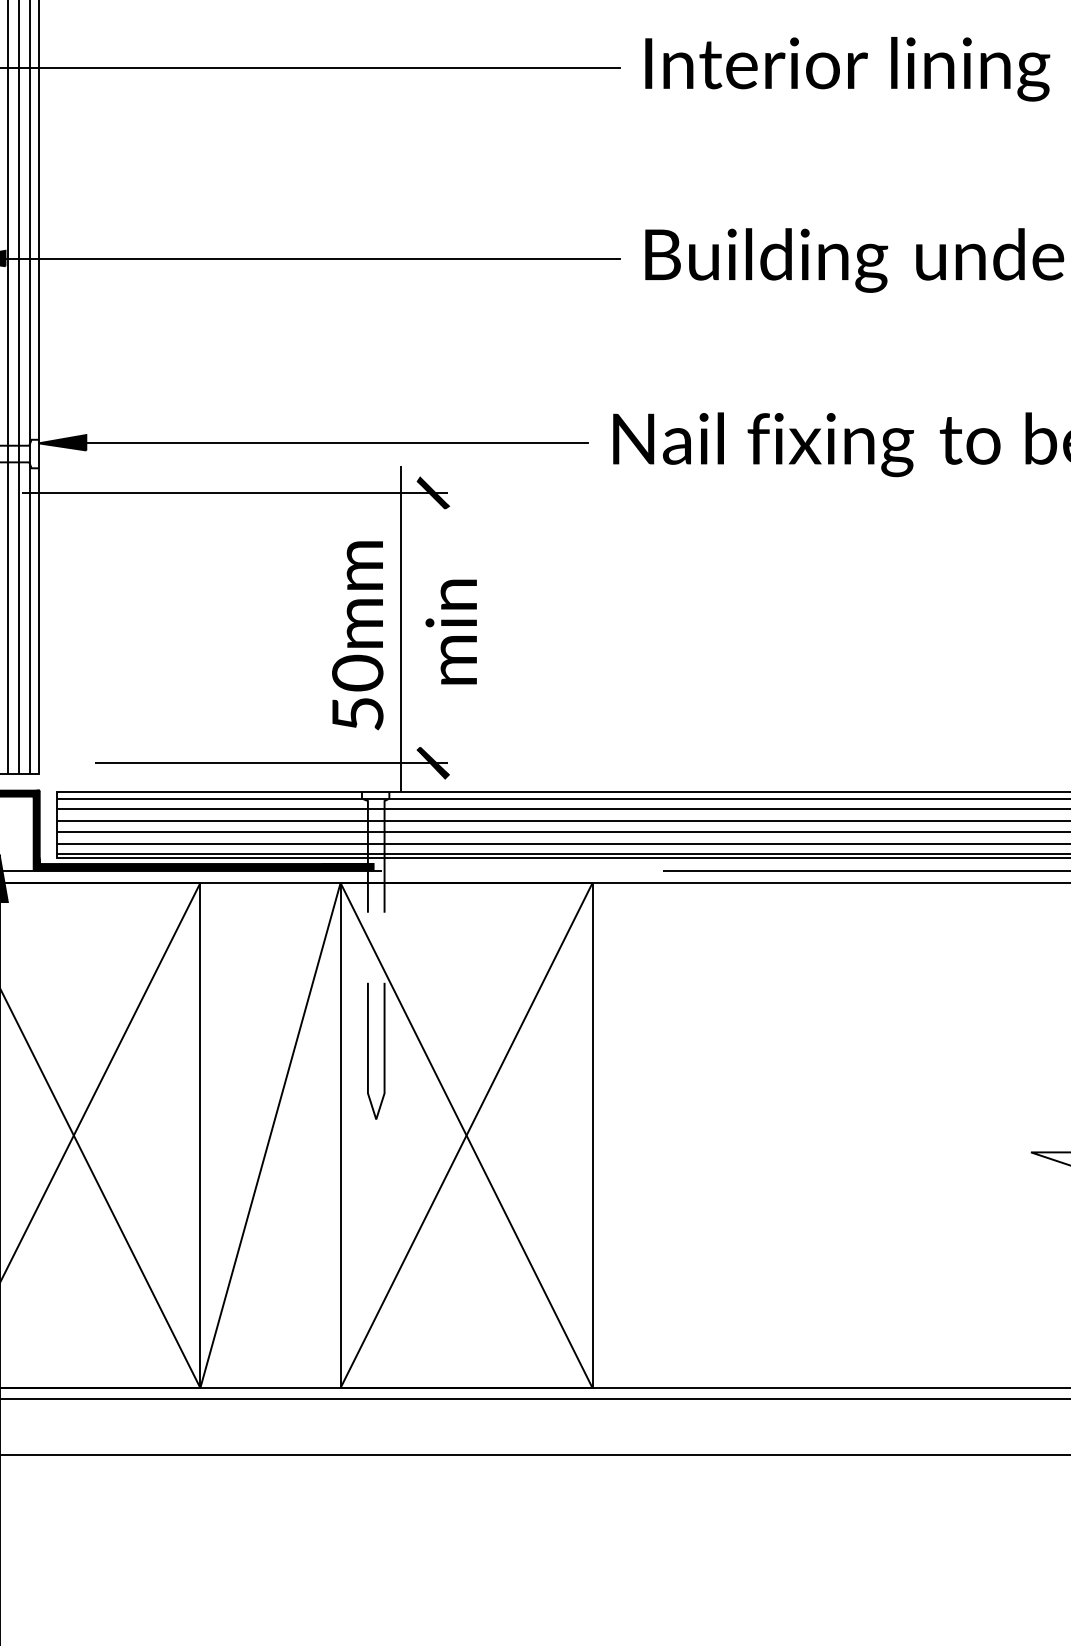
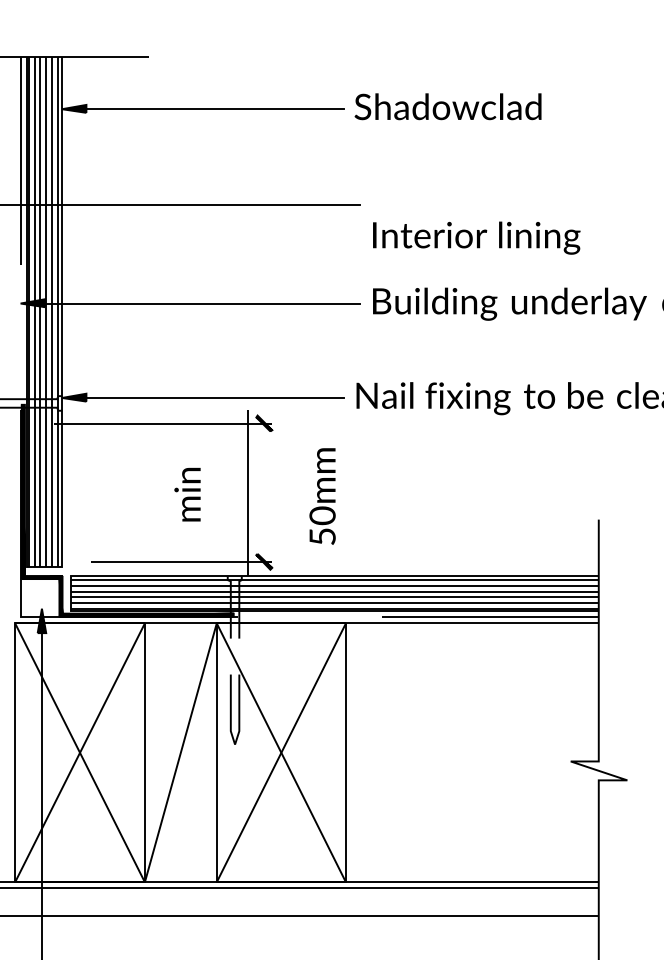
text: (847, 67) -> (476, 237), moved
text: (451, 631) -> (187, 494), moved
text: (357, 635) -> (322, 496), moved

